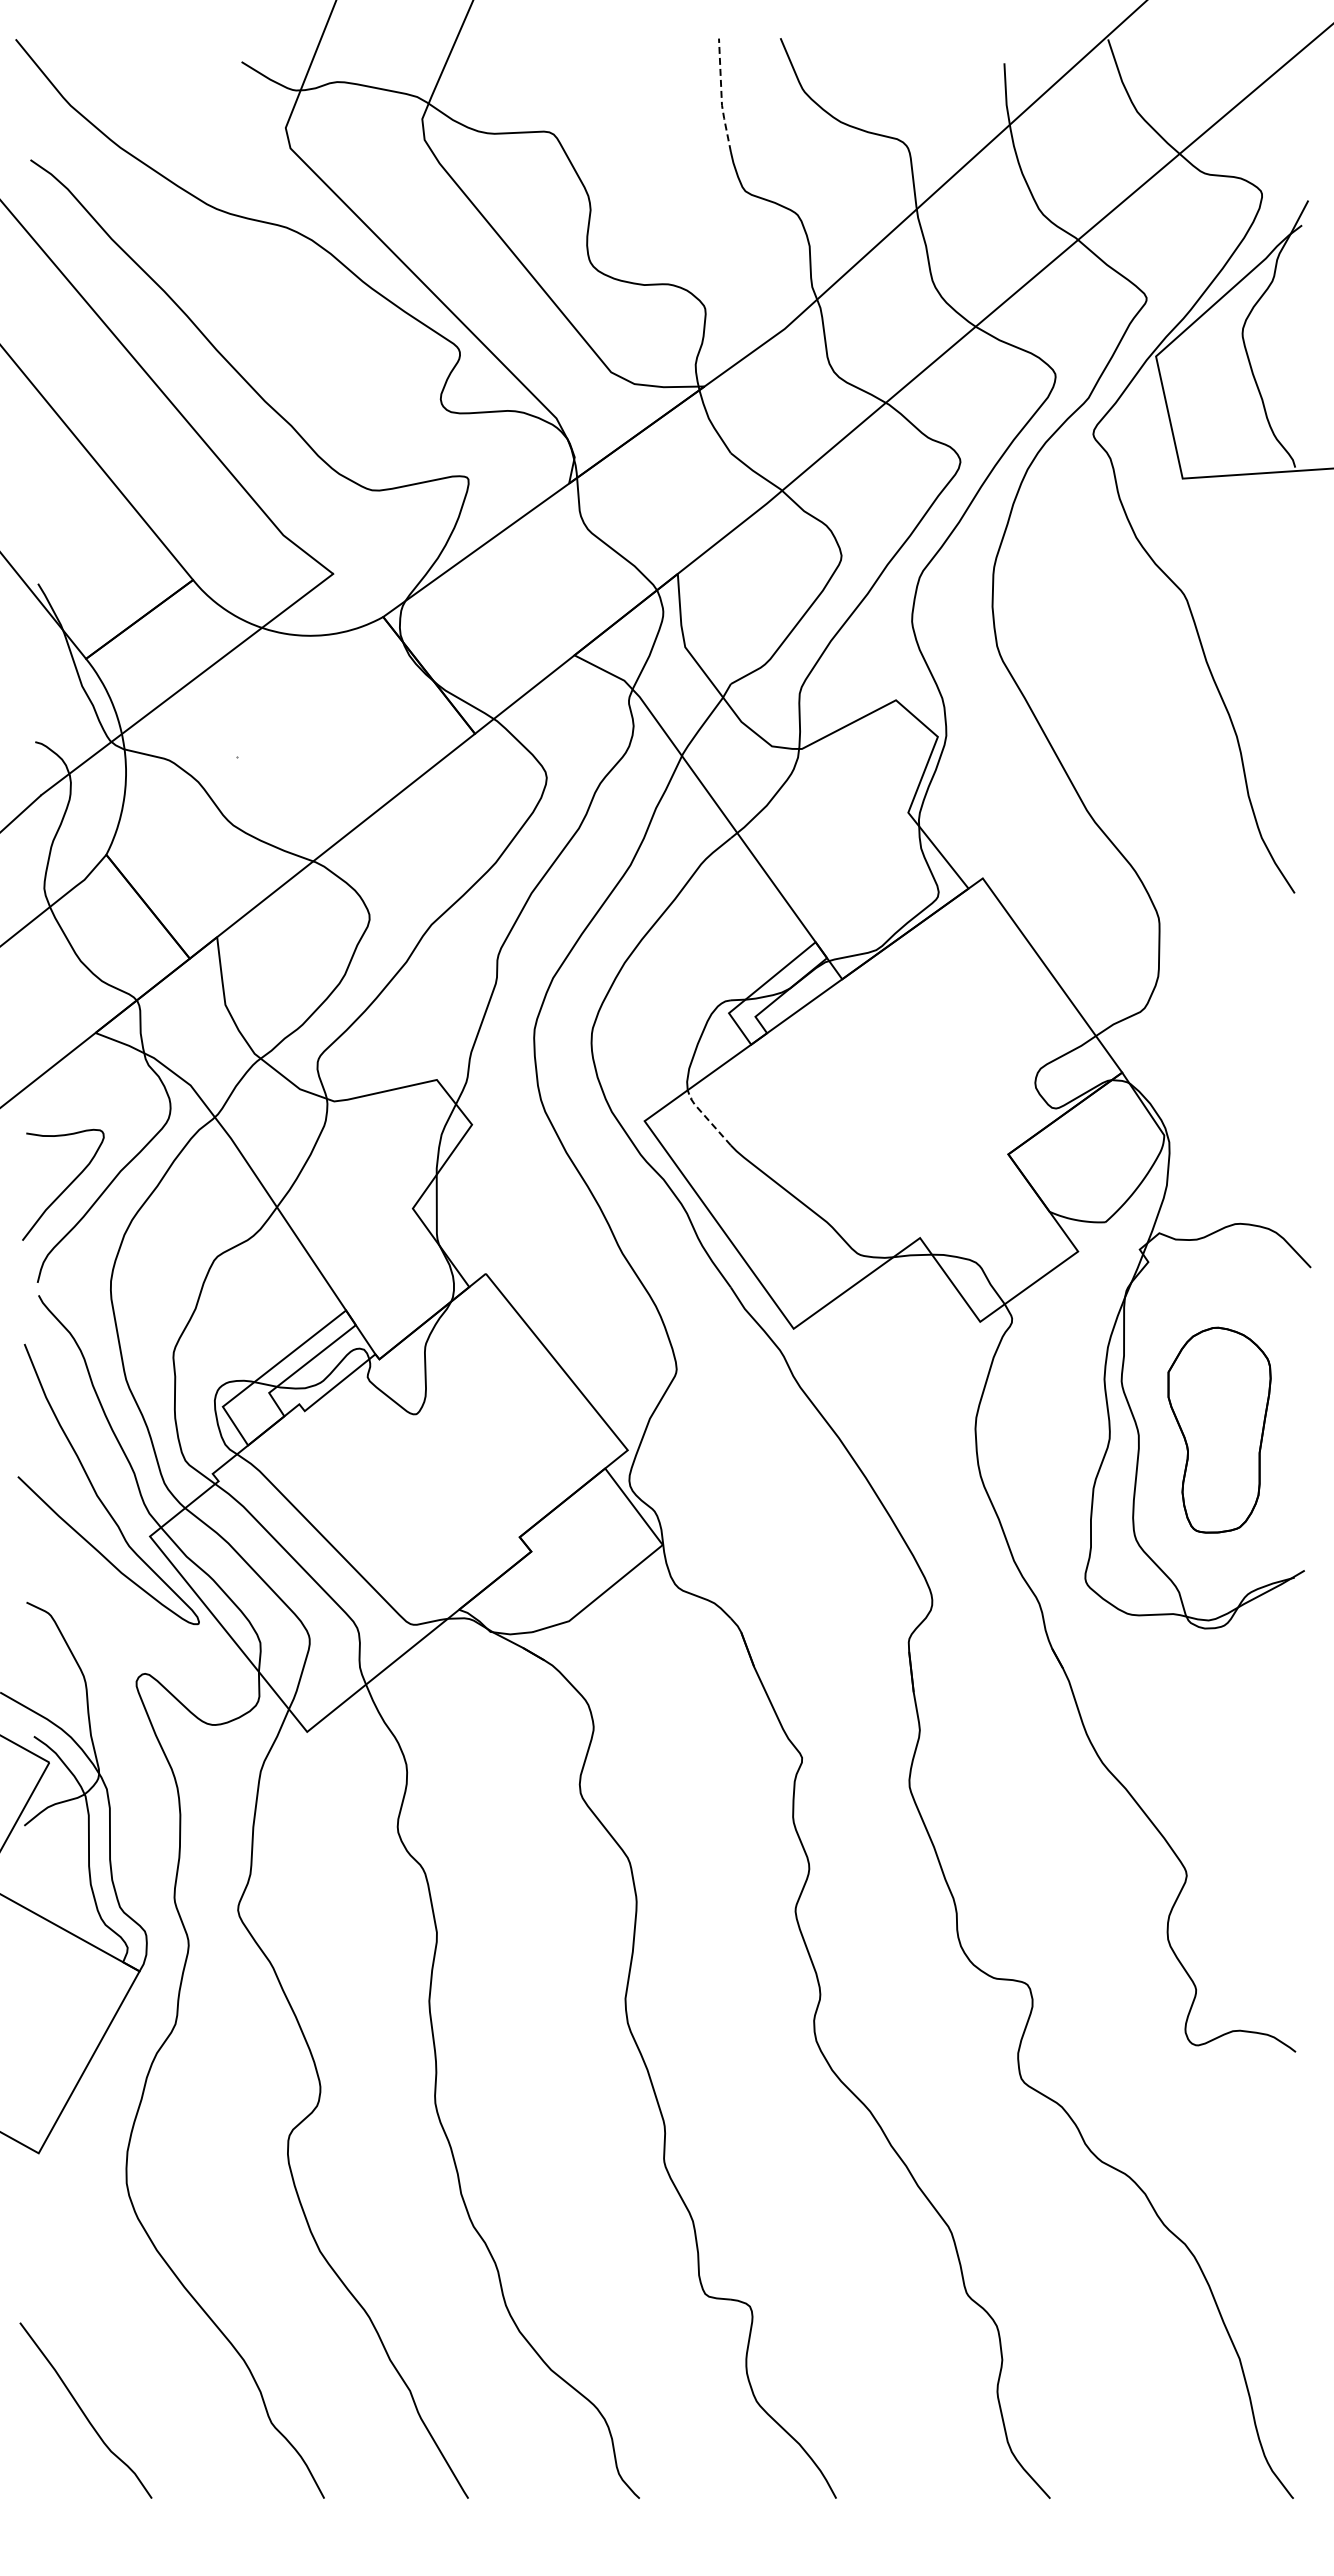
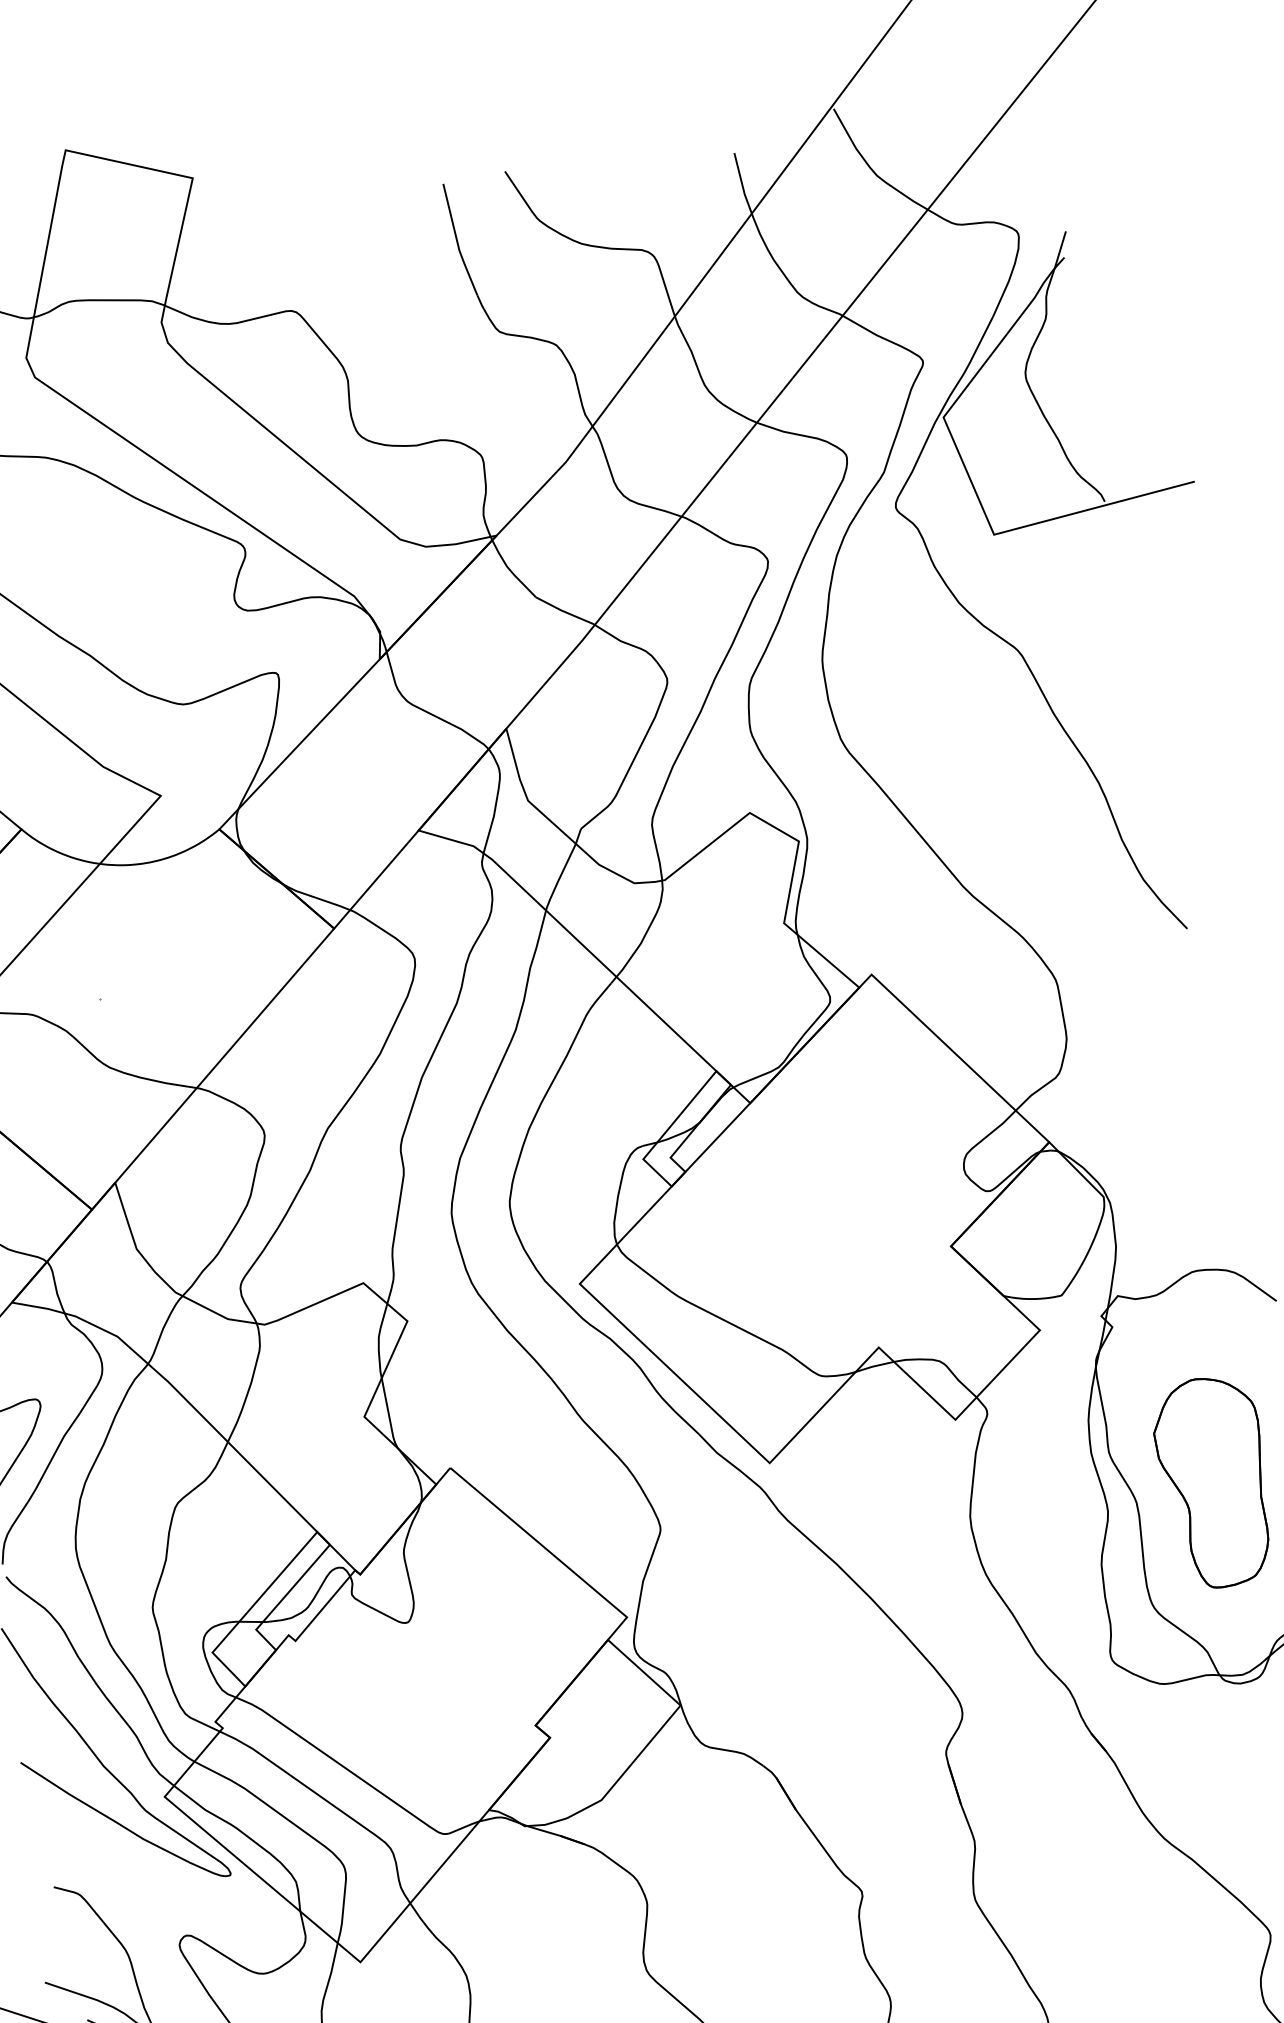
line: (721, 97) -> (457, 242), dashed -> solid
line: (706, 1118) -> (641, 1269), dashed -> solid

